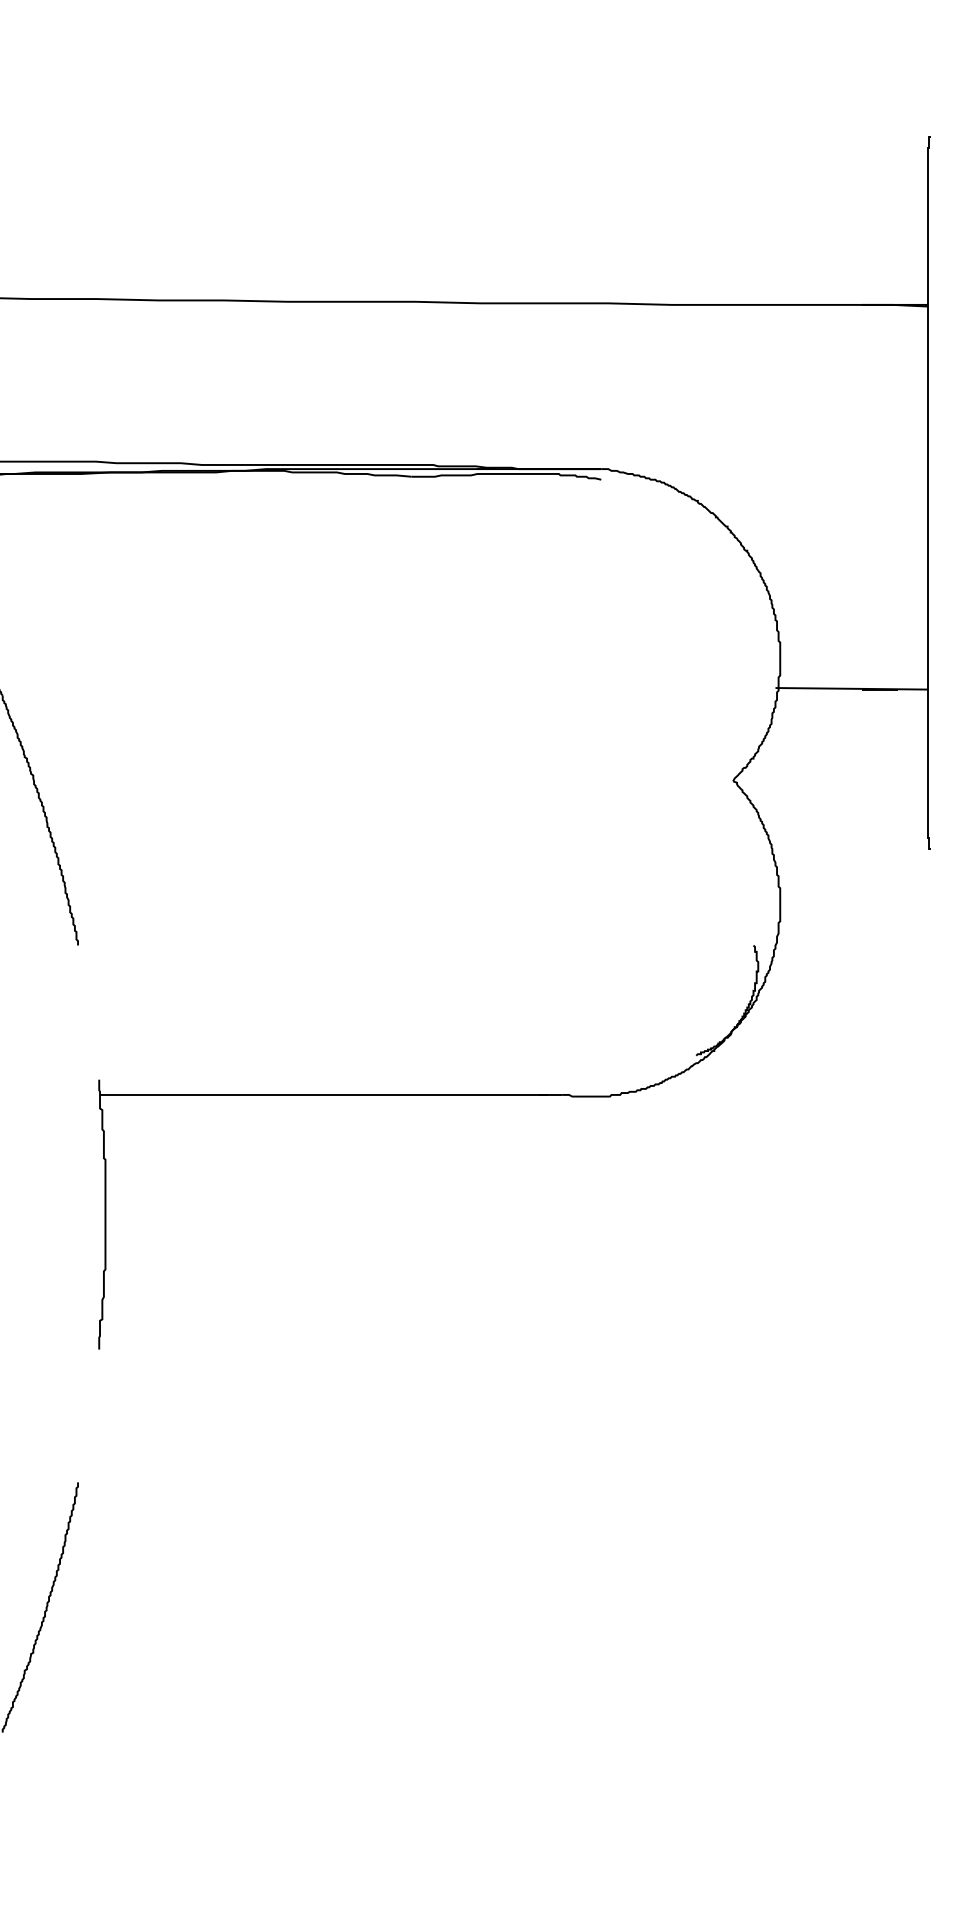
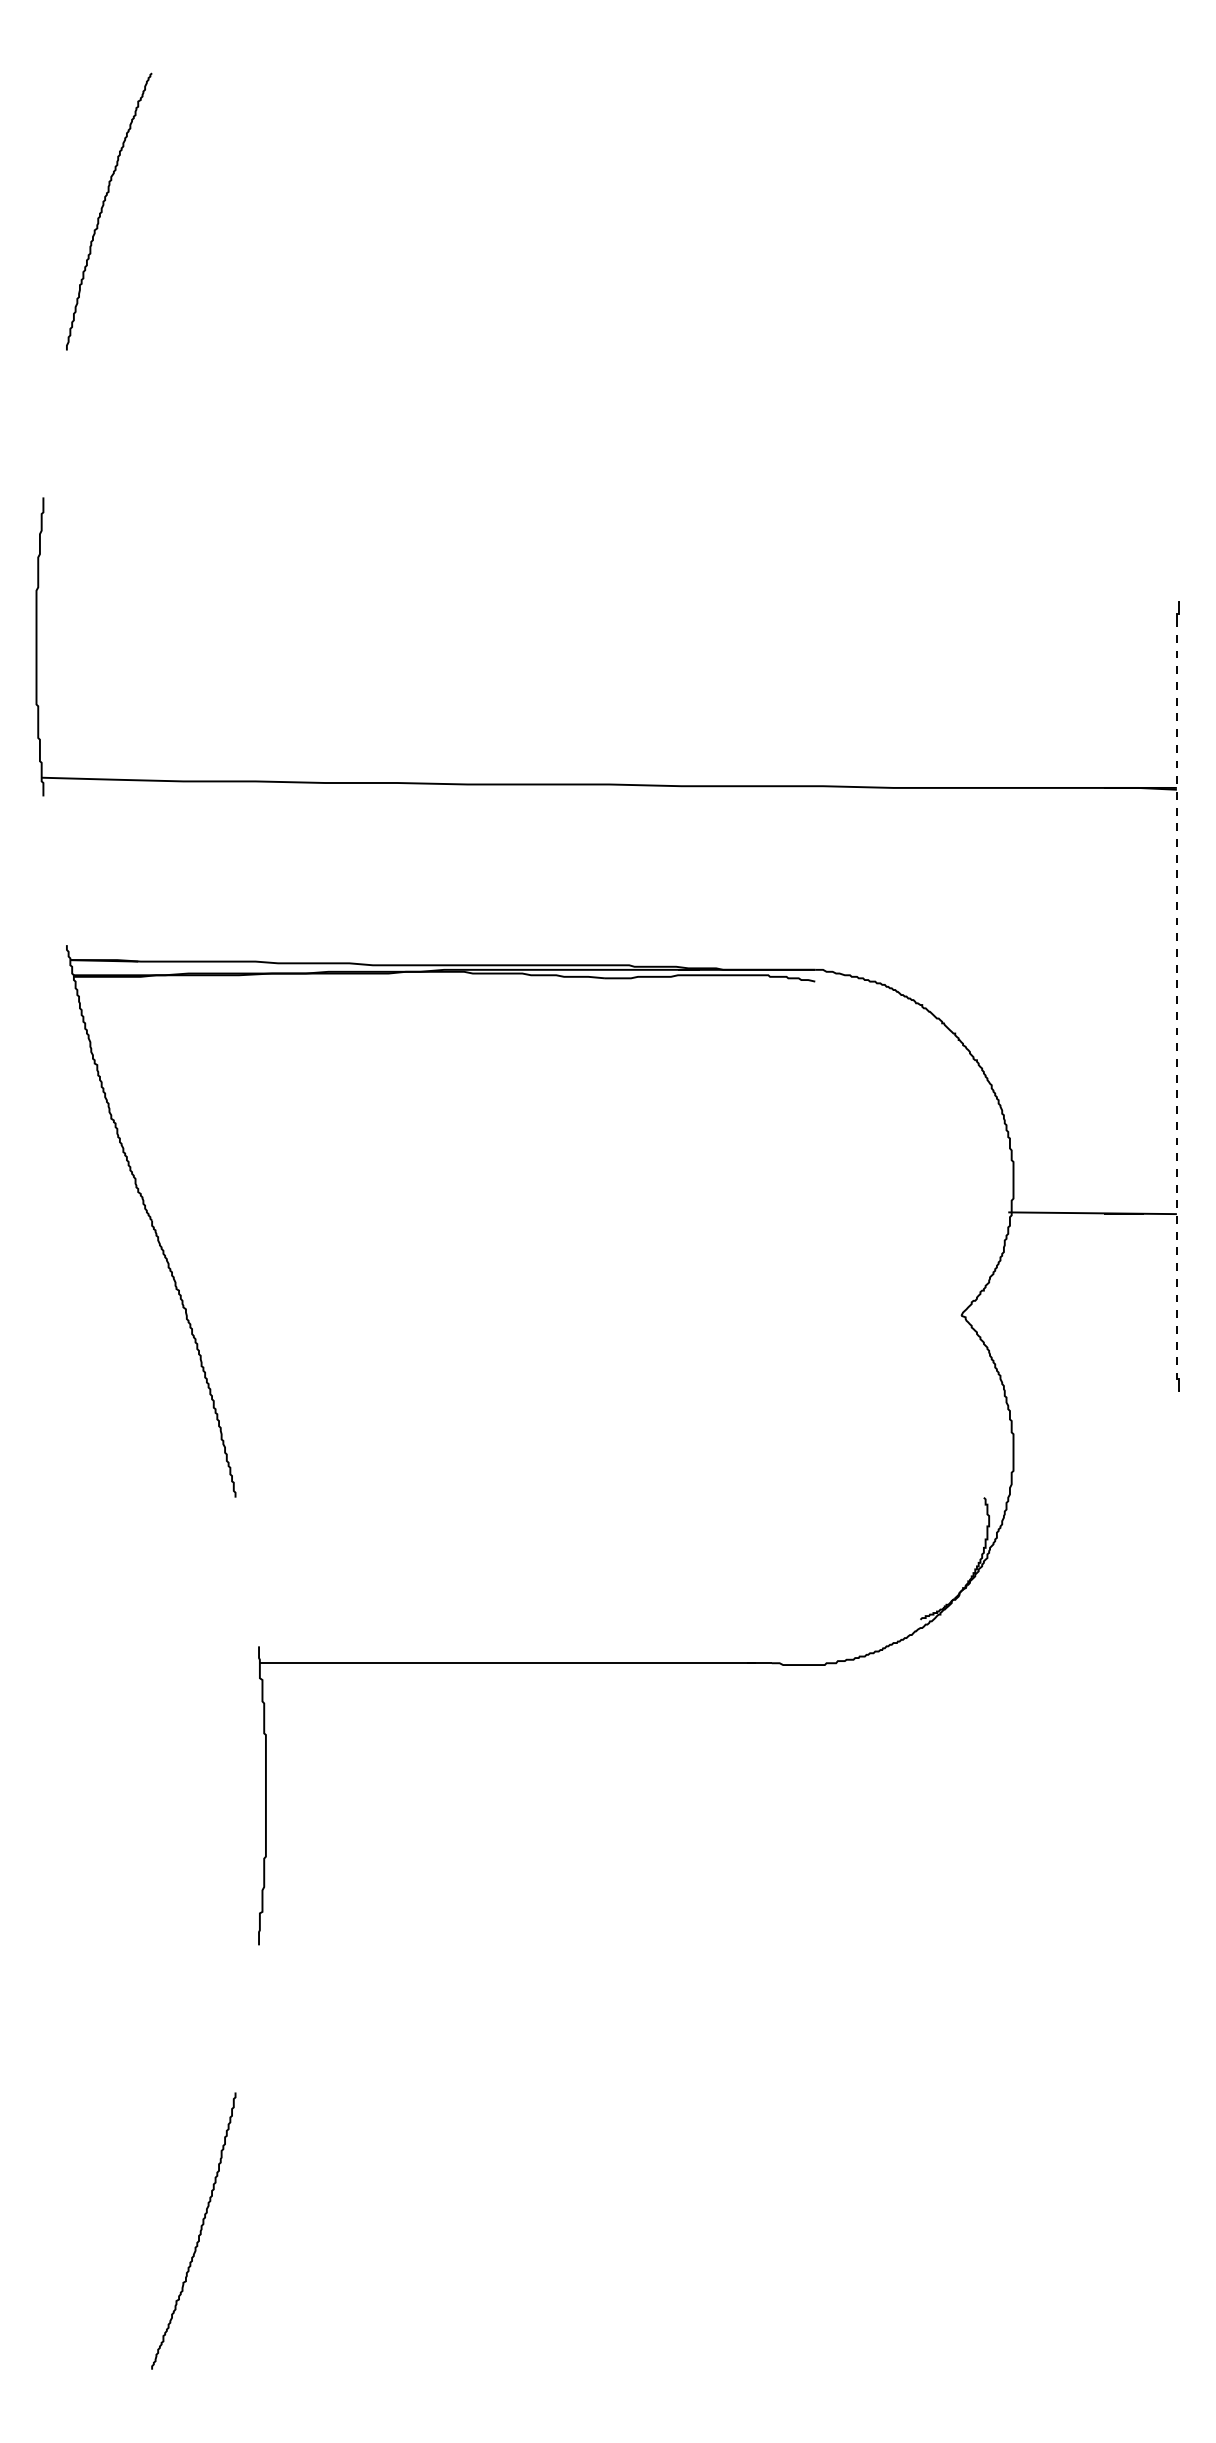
line: (927, 493) -> (1176, 996), solid -> dashed

